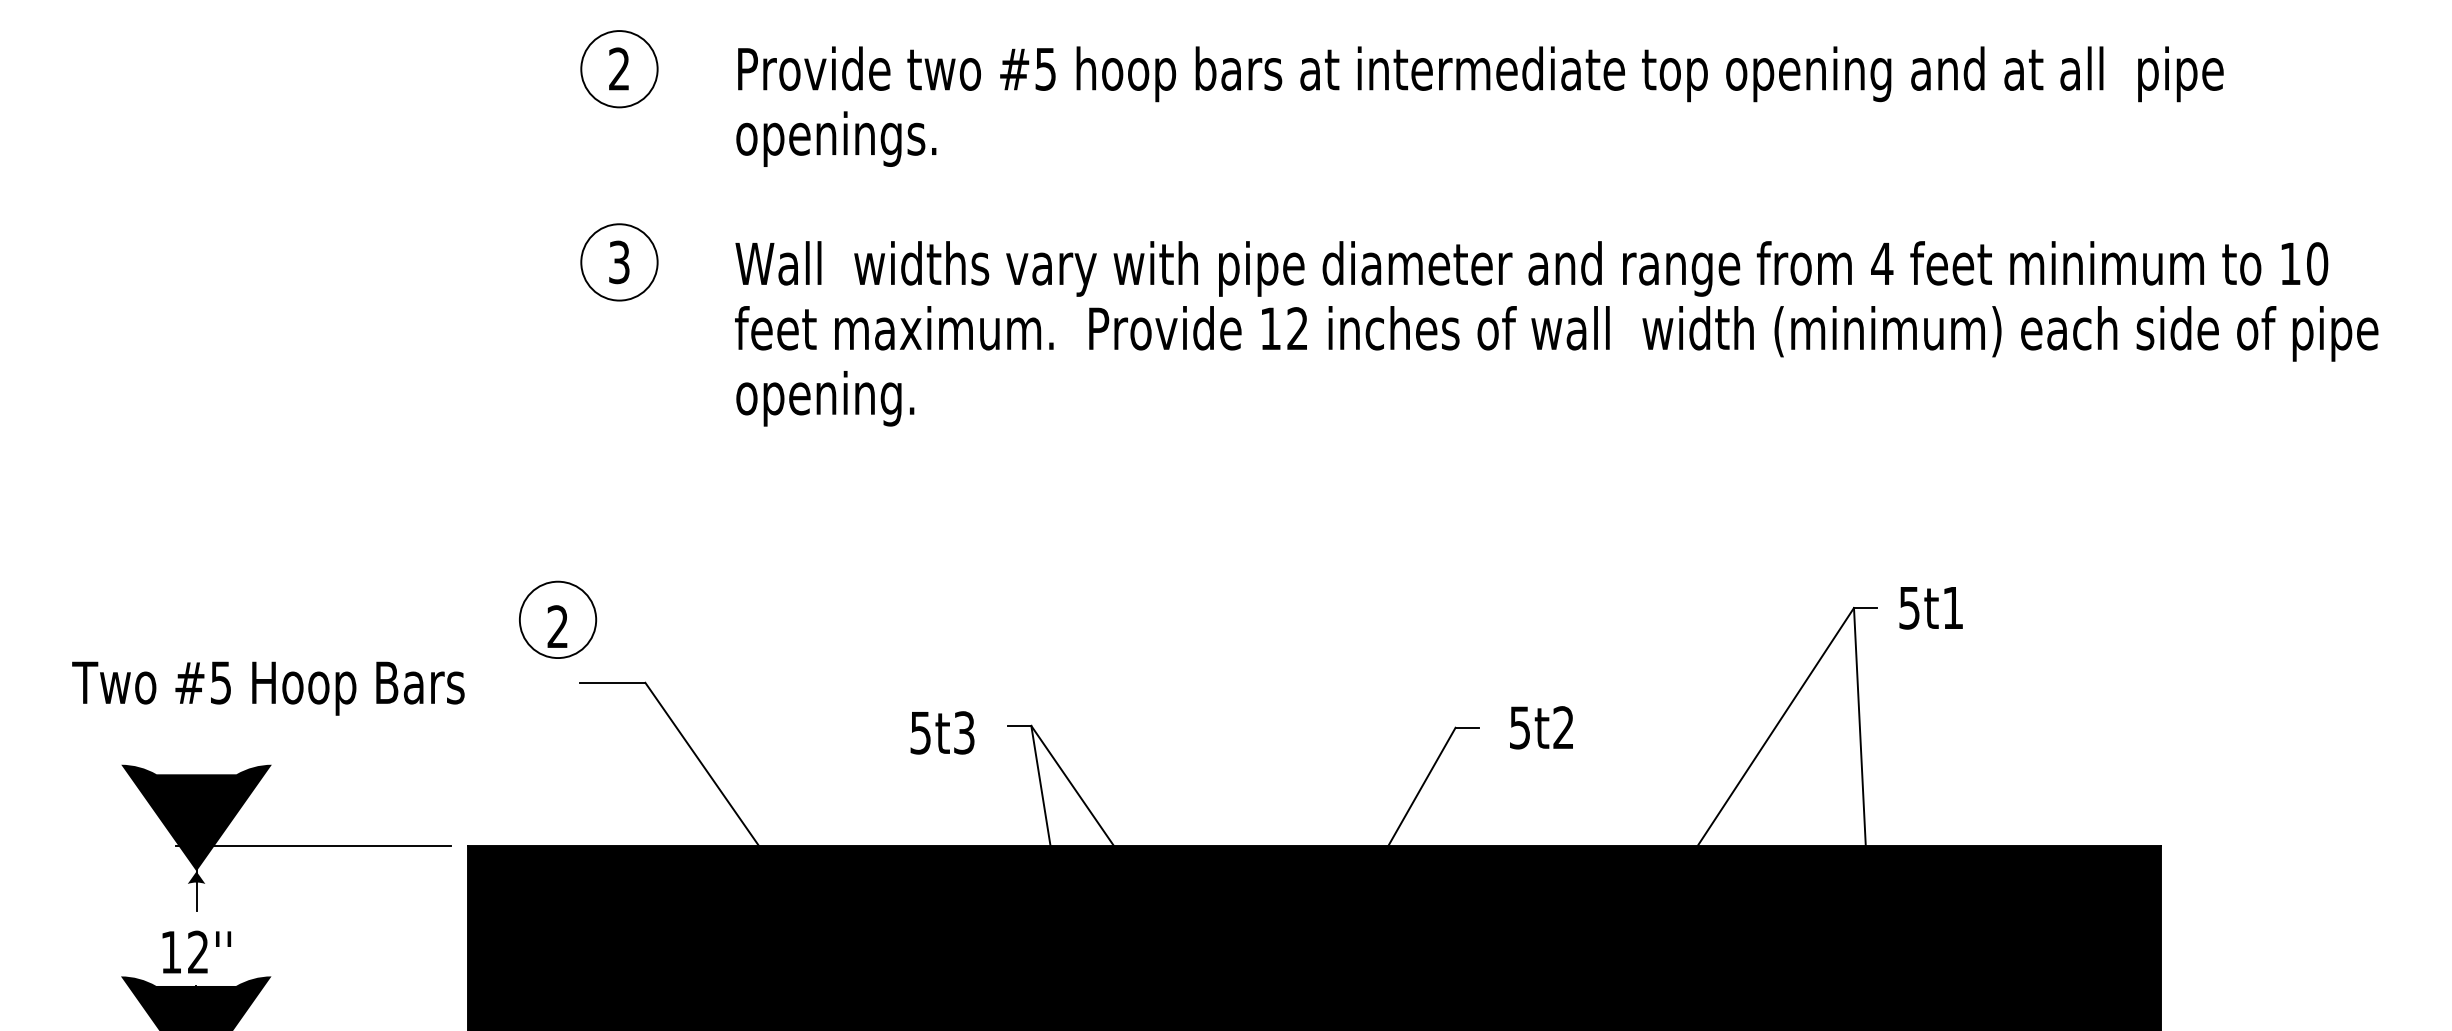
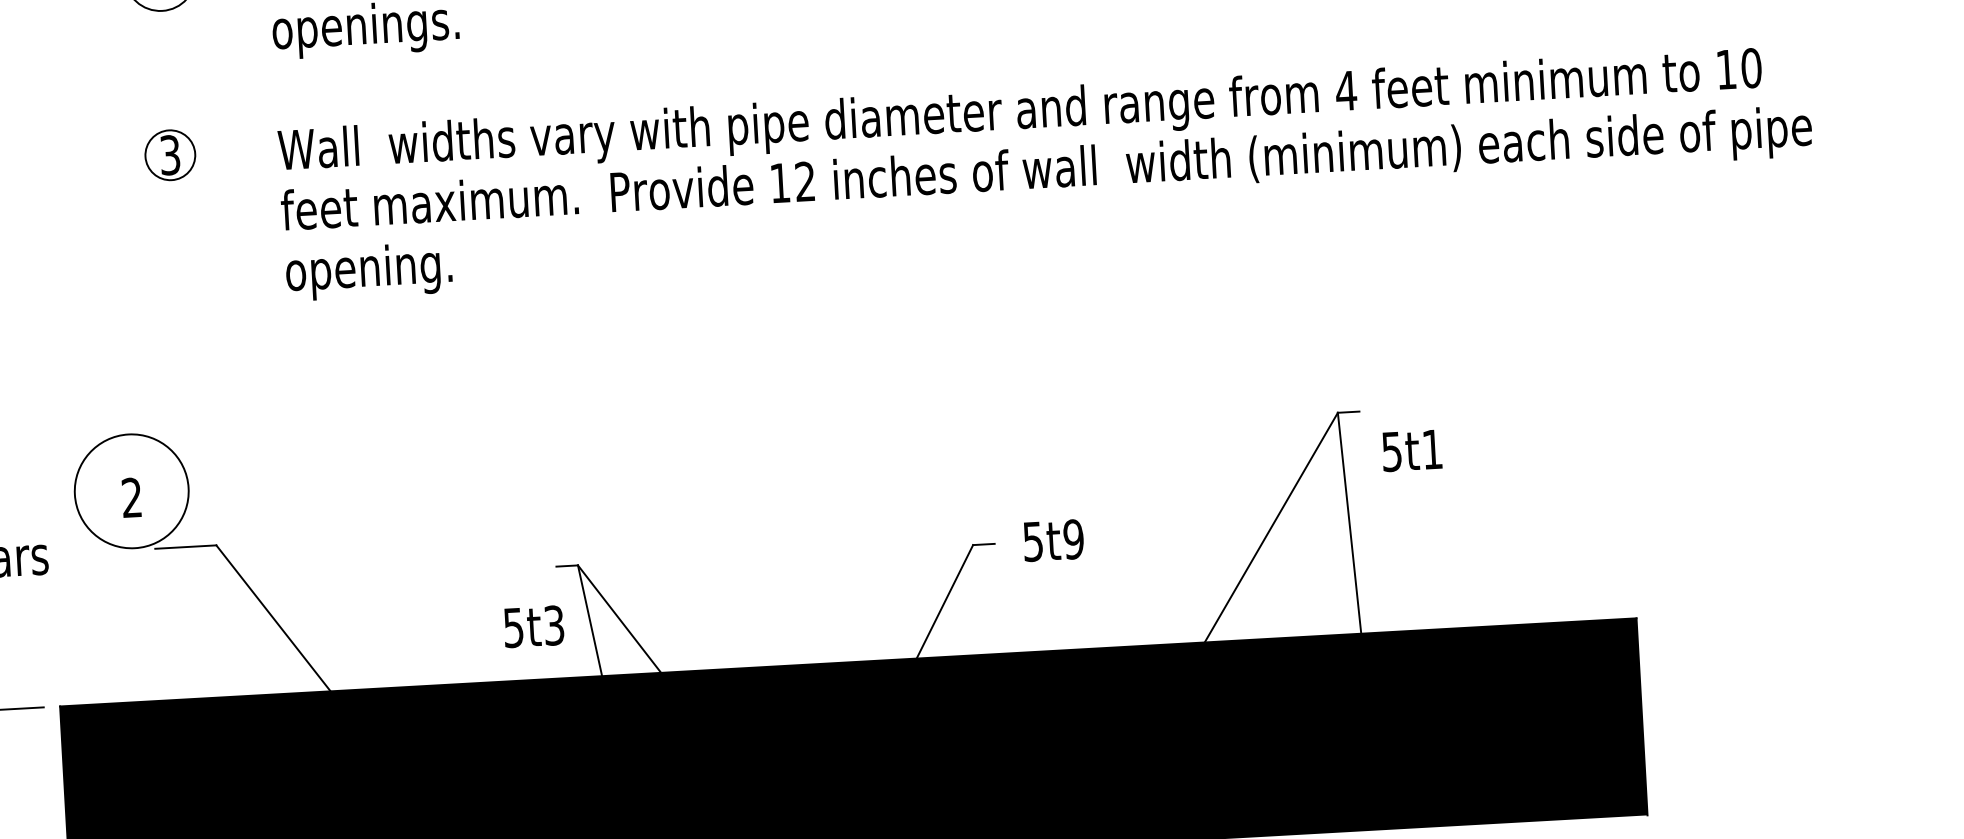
circle: (619, 262) -> (170, 155), size x0.7
text: (1930, 608) -> (1411, 451), moved
circle: (557, 619) -> (131, 491), size x1.6
text: (1563, 727) -> (1073, 539), 5t2 -> 5t9
text: (942, 732) -> (533, 626), moved

